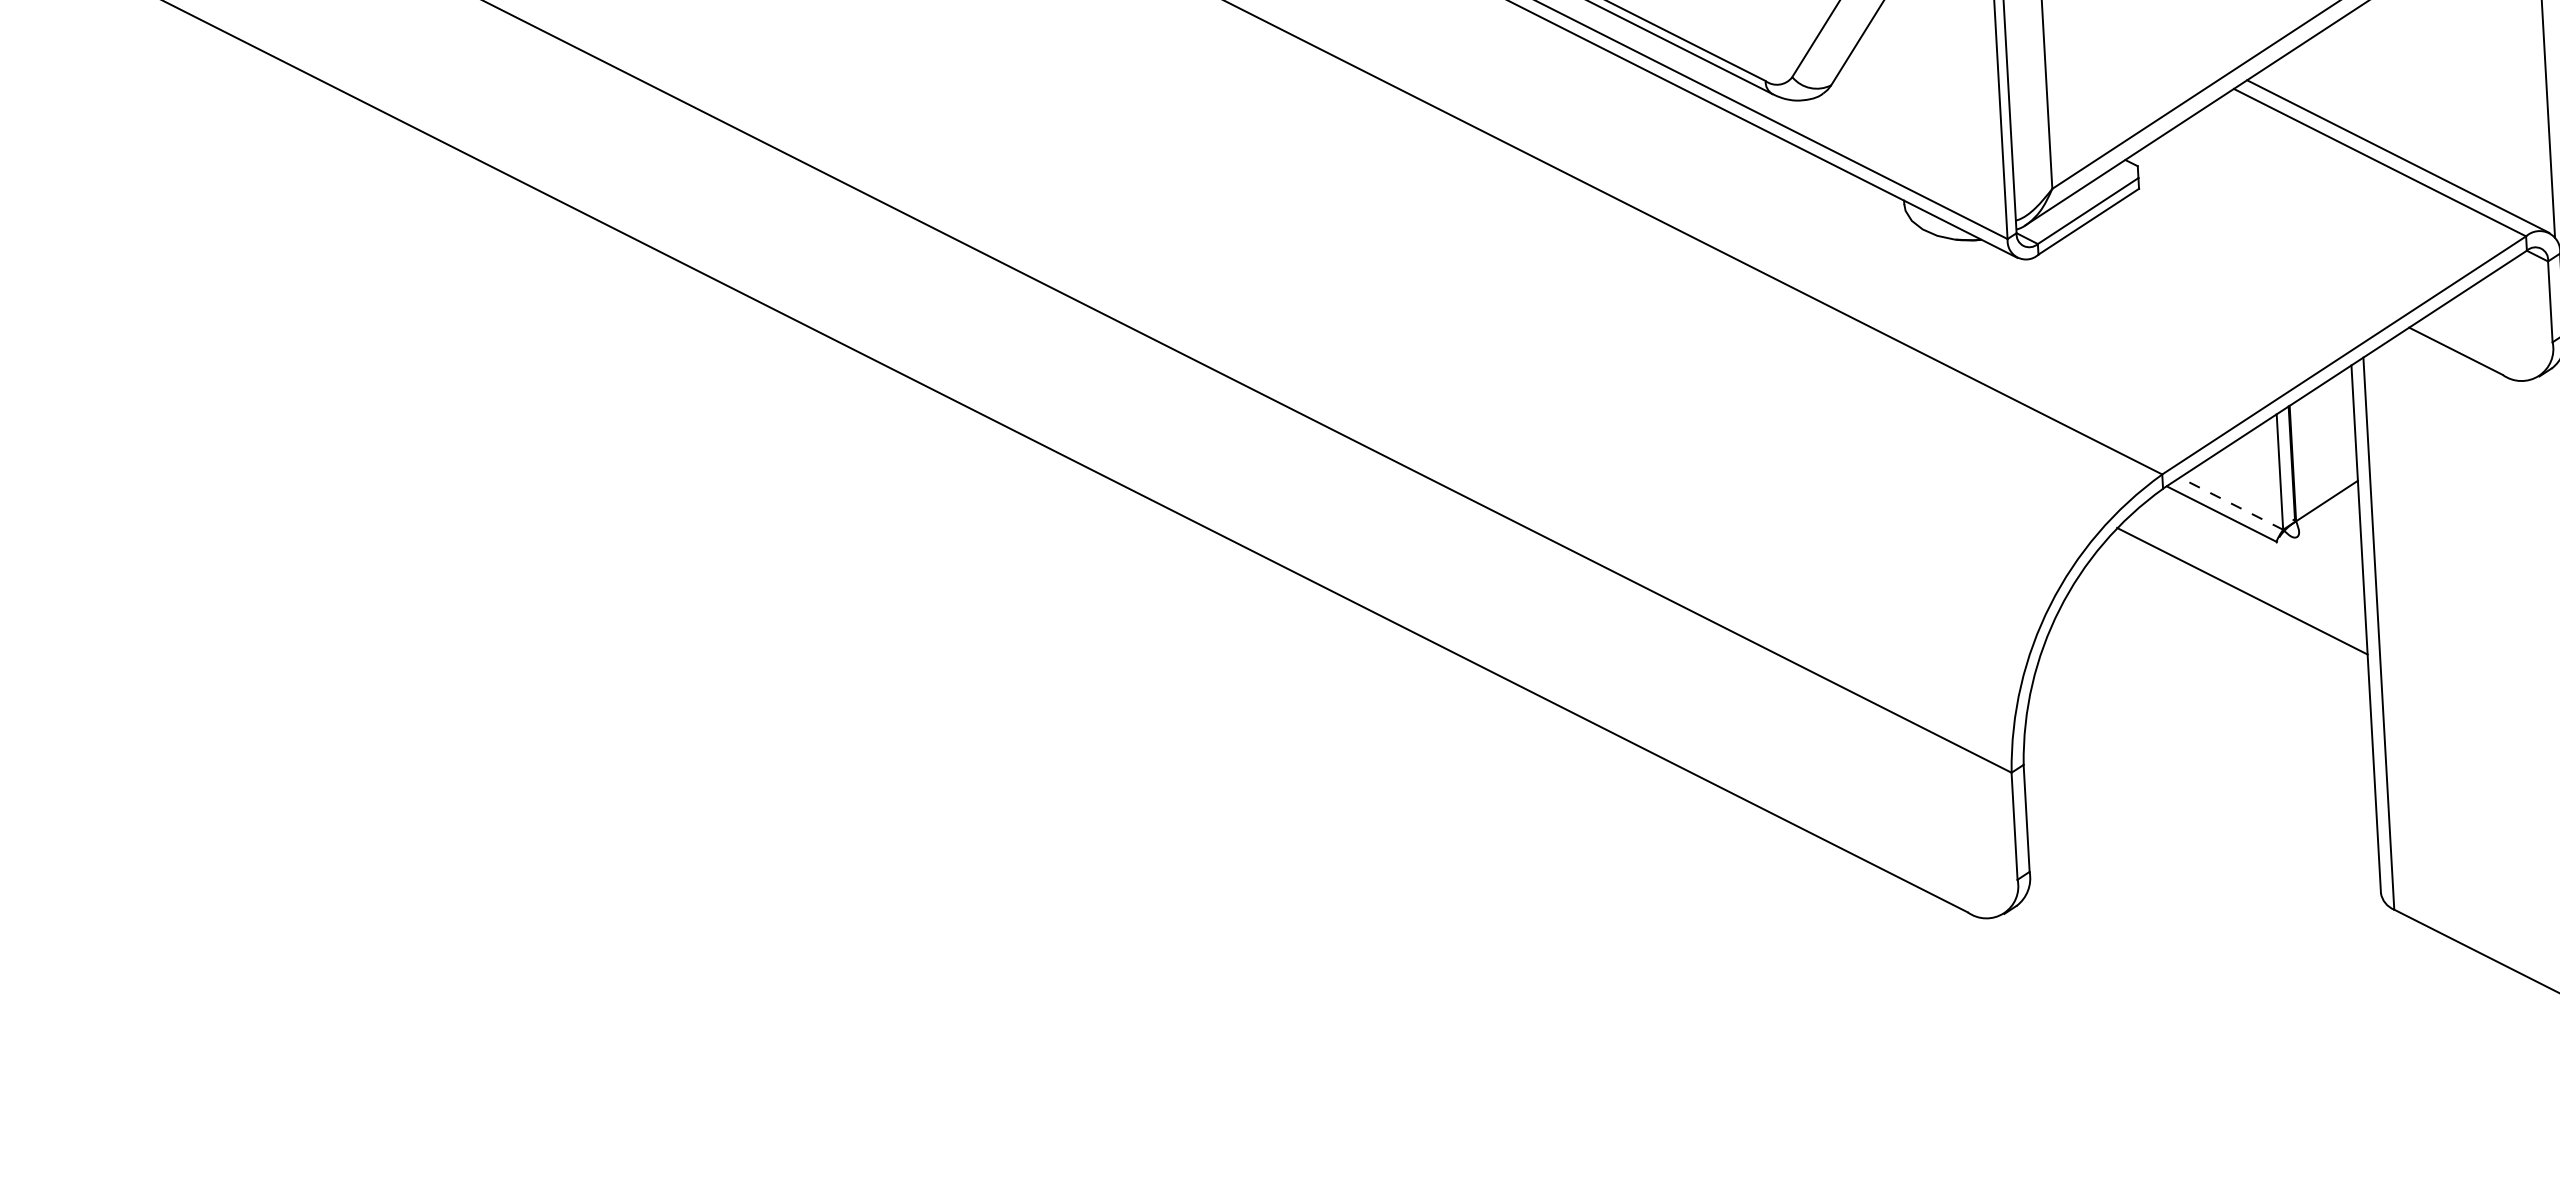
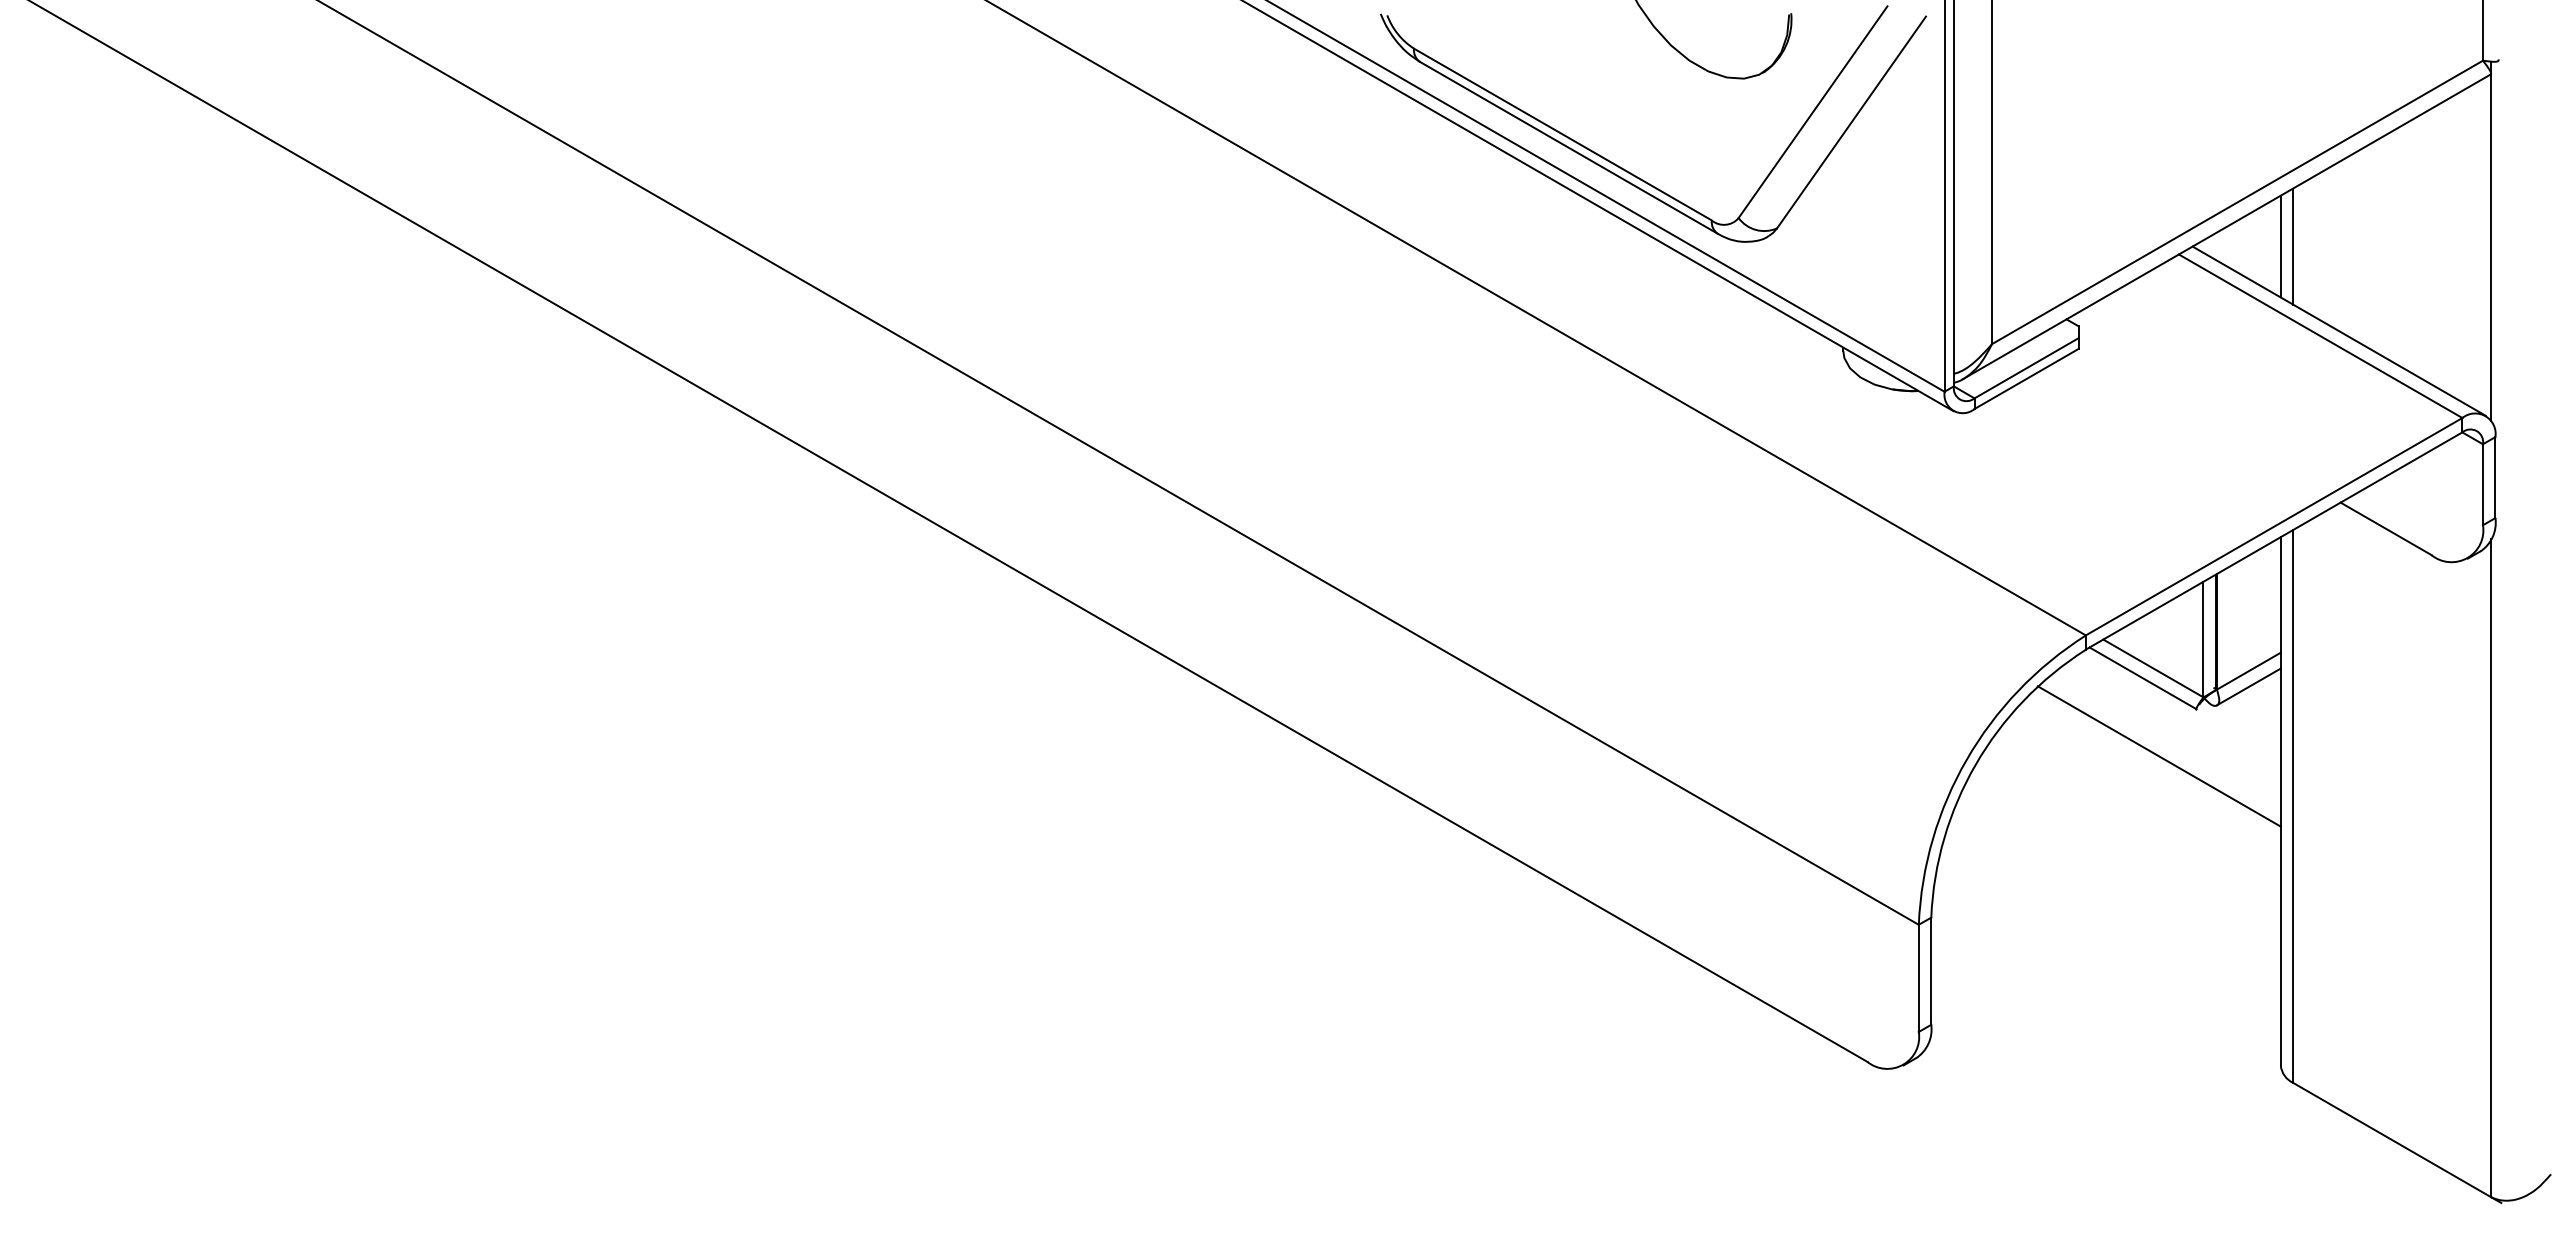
line: (2347, 74) -> (2293, 246), added
line: (2334, 75) -> (2280, 246), added
line: (2231, 503) -> (2153, 668), dashed -> solid
line: (2327, 516) -> (2248, 686), added

